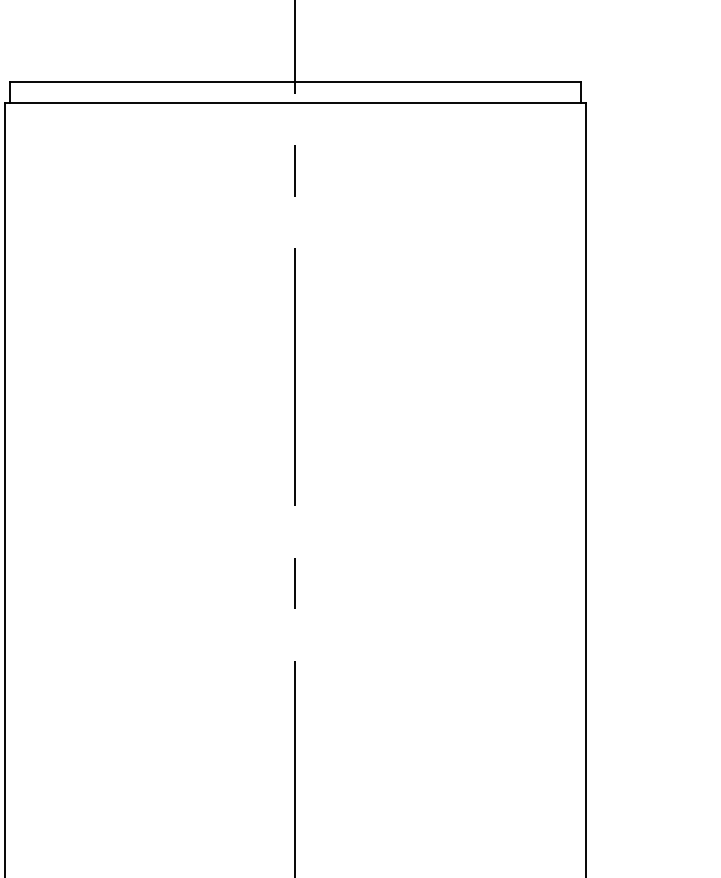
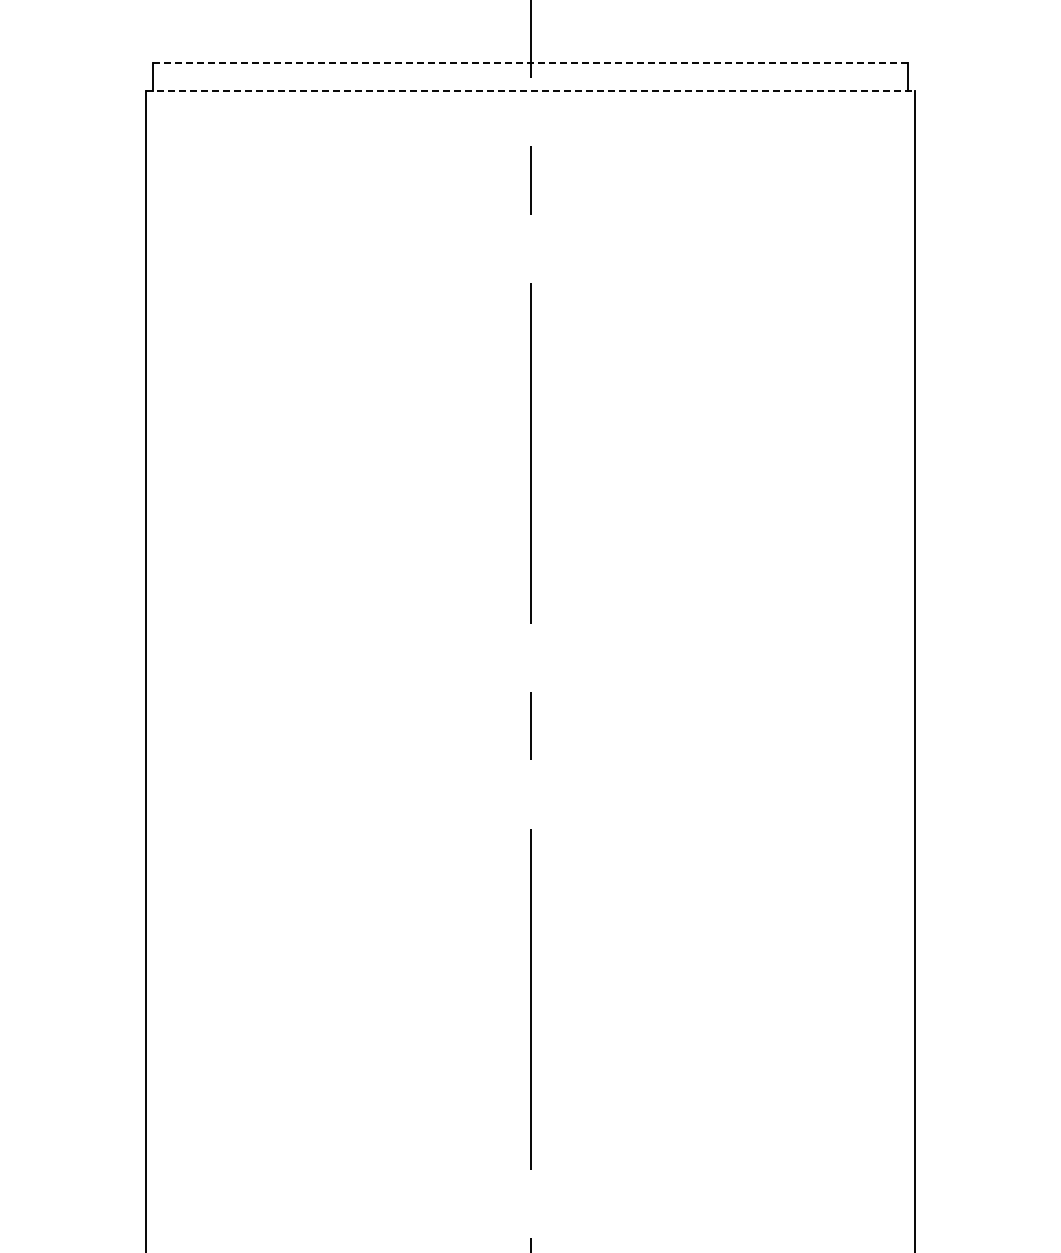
line: (295, 82) -> (530, 62), solid -> dashed
line: (295, 103) -> (530, 90), solid -> dashed

